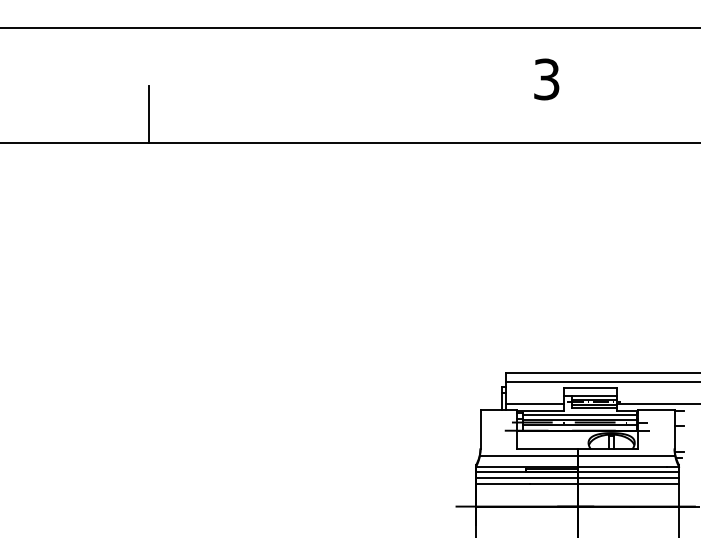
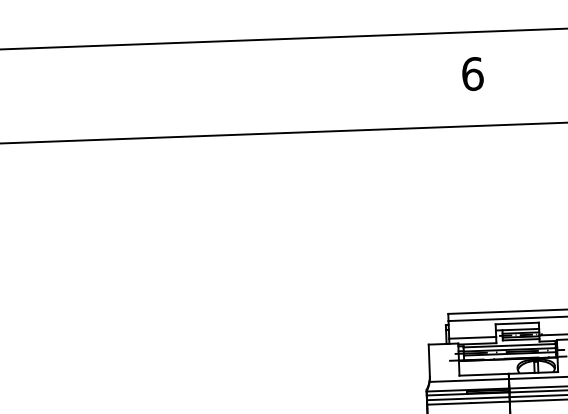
text: (547, 79) -> (473, 74), 3 -> 6
line: (149, 114) -> (150, 114), removed

